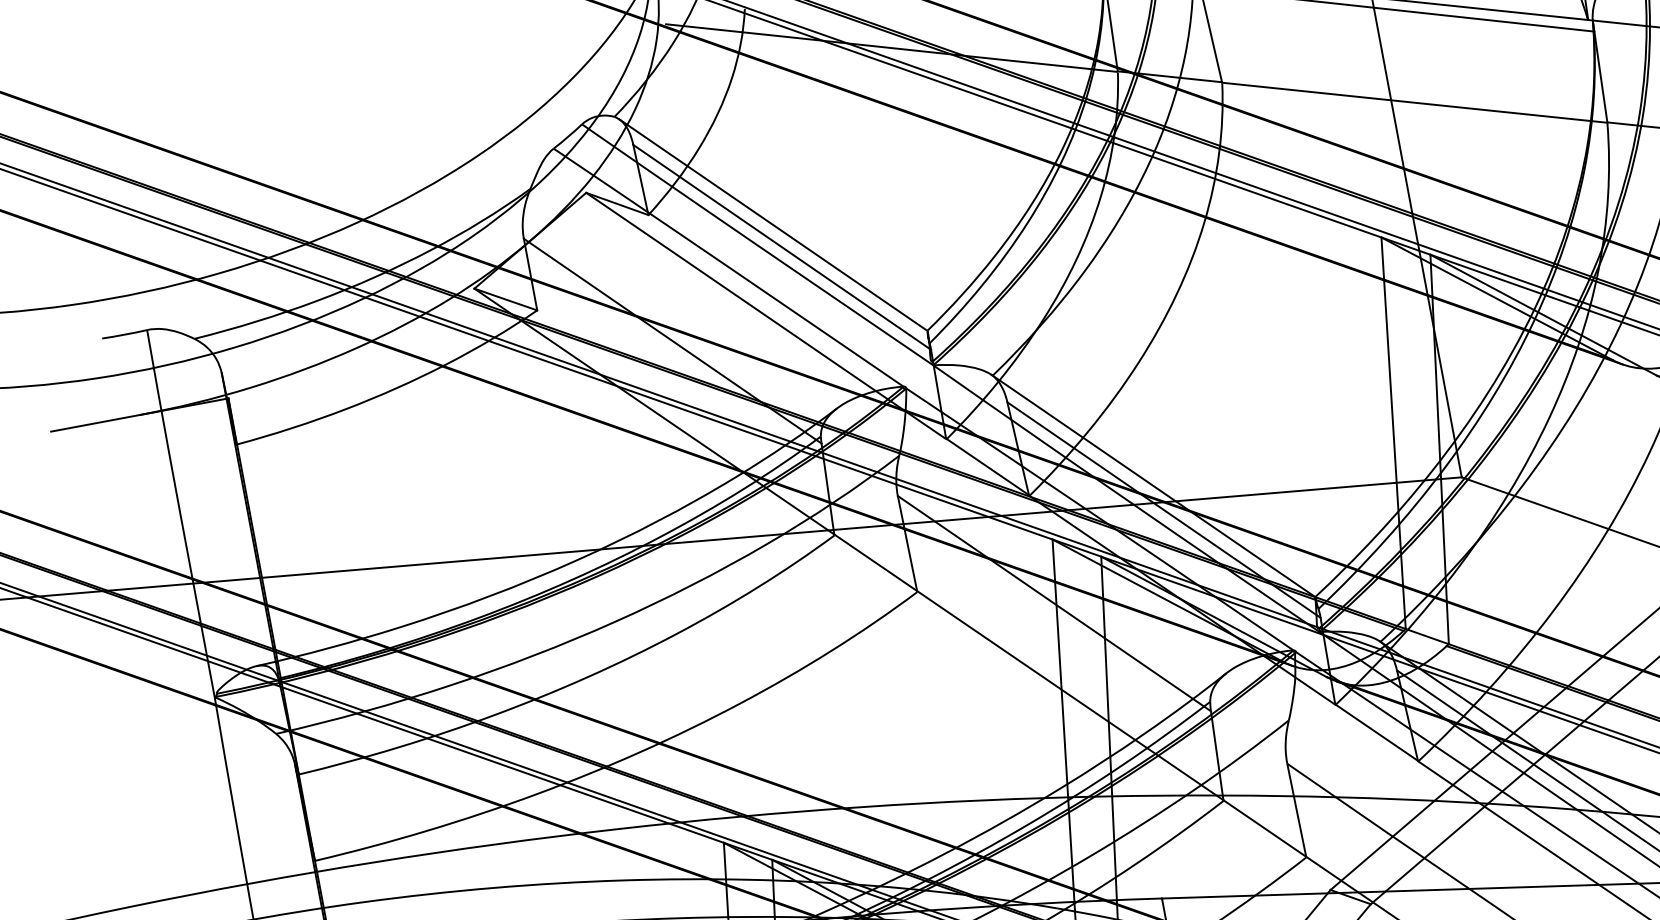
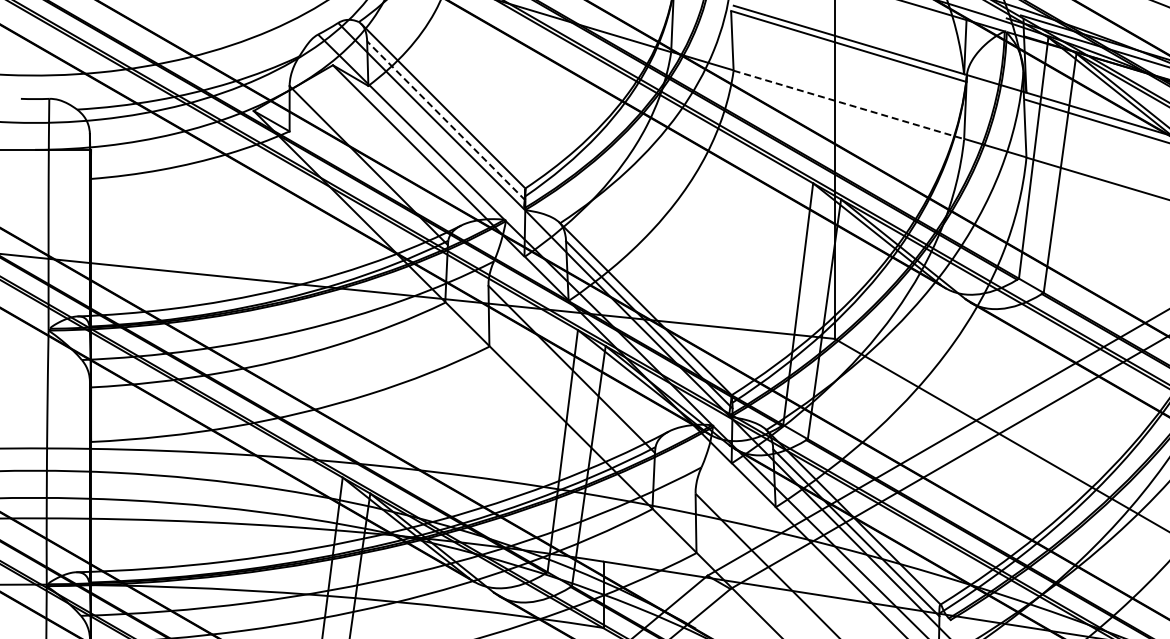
line: (1415, 103) -> (849, 105), solid -> dashed
line: (780, 246) -> (445, 120), solid -> dashed

